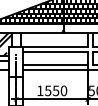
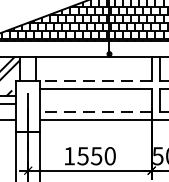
line: (55, 46) -> (95, 79), solid -> dashed
line: (55, 65) -> (95, 112), solid -> dashed

